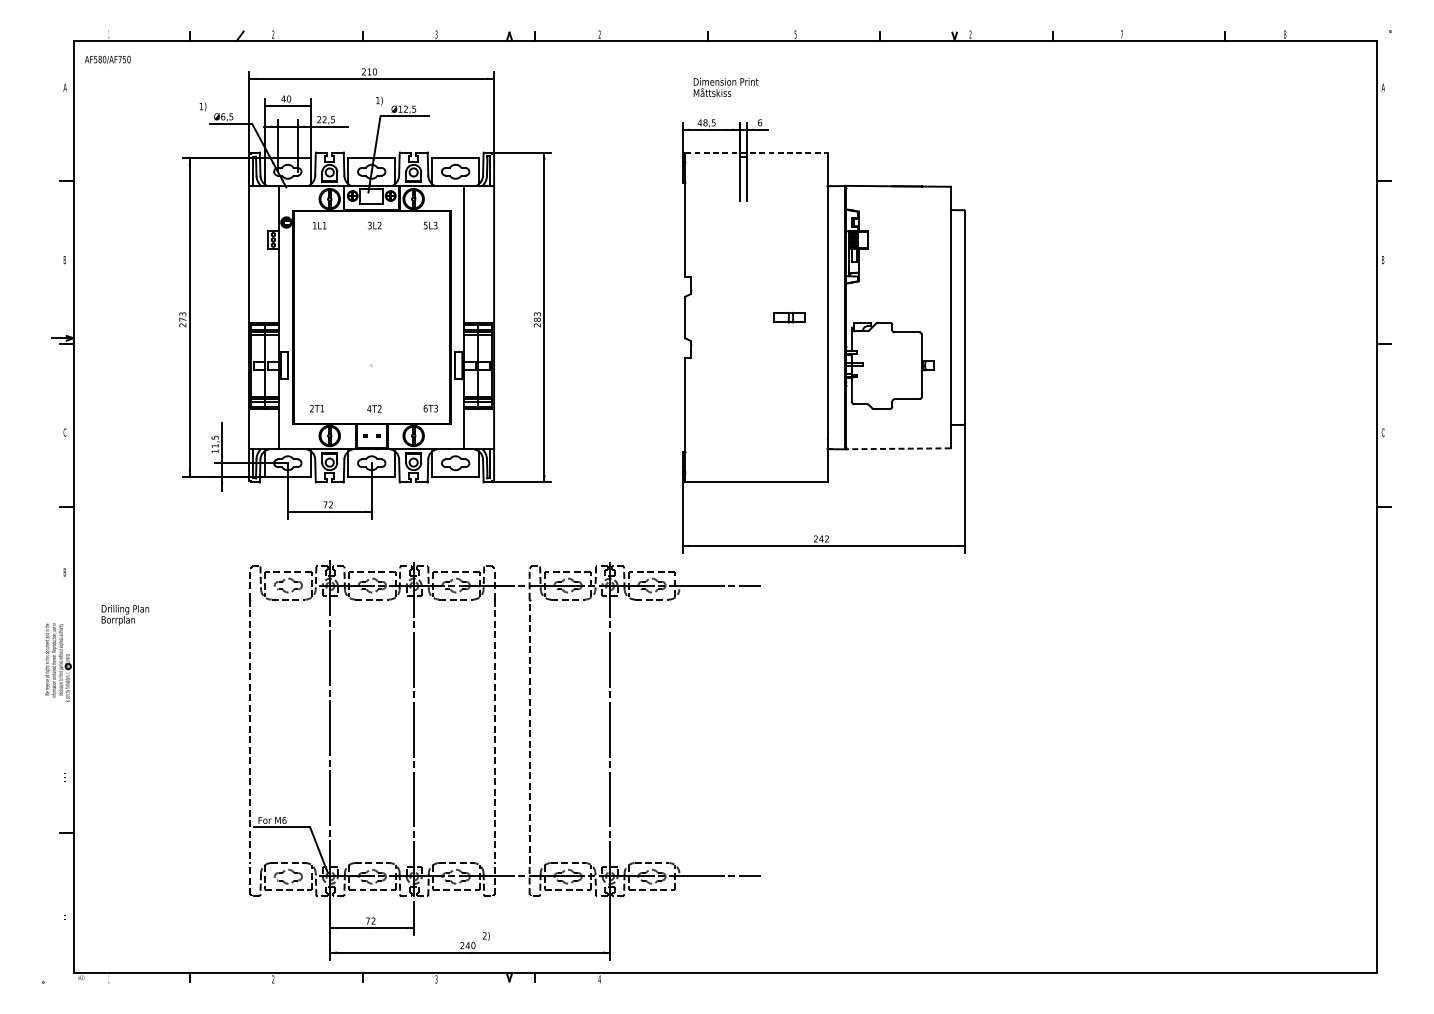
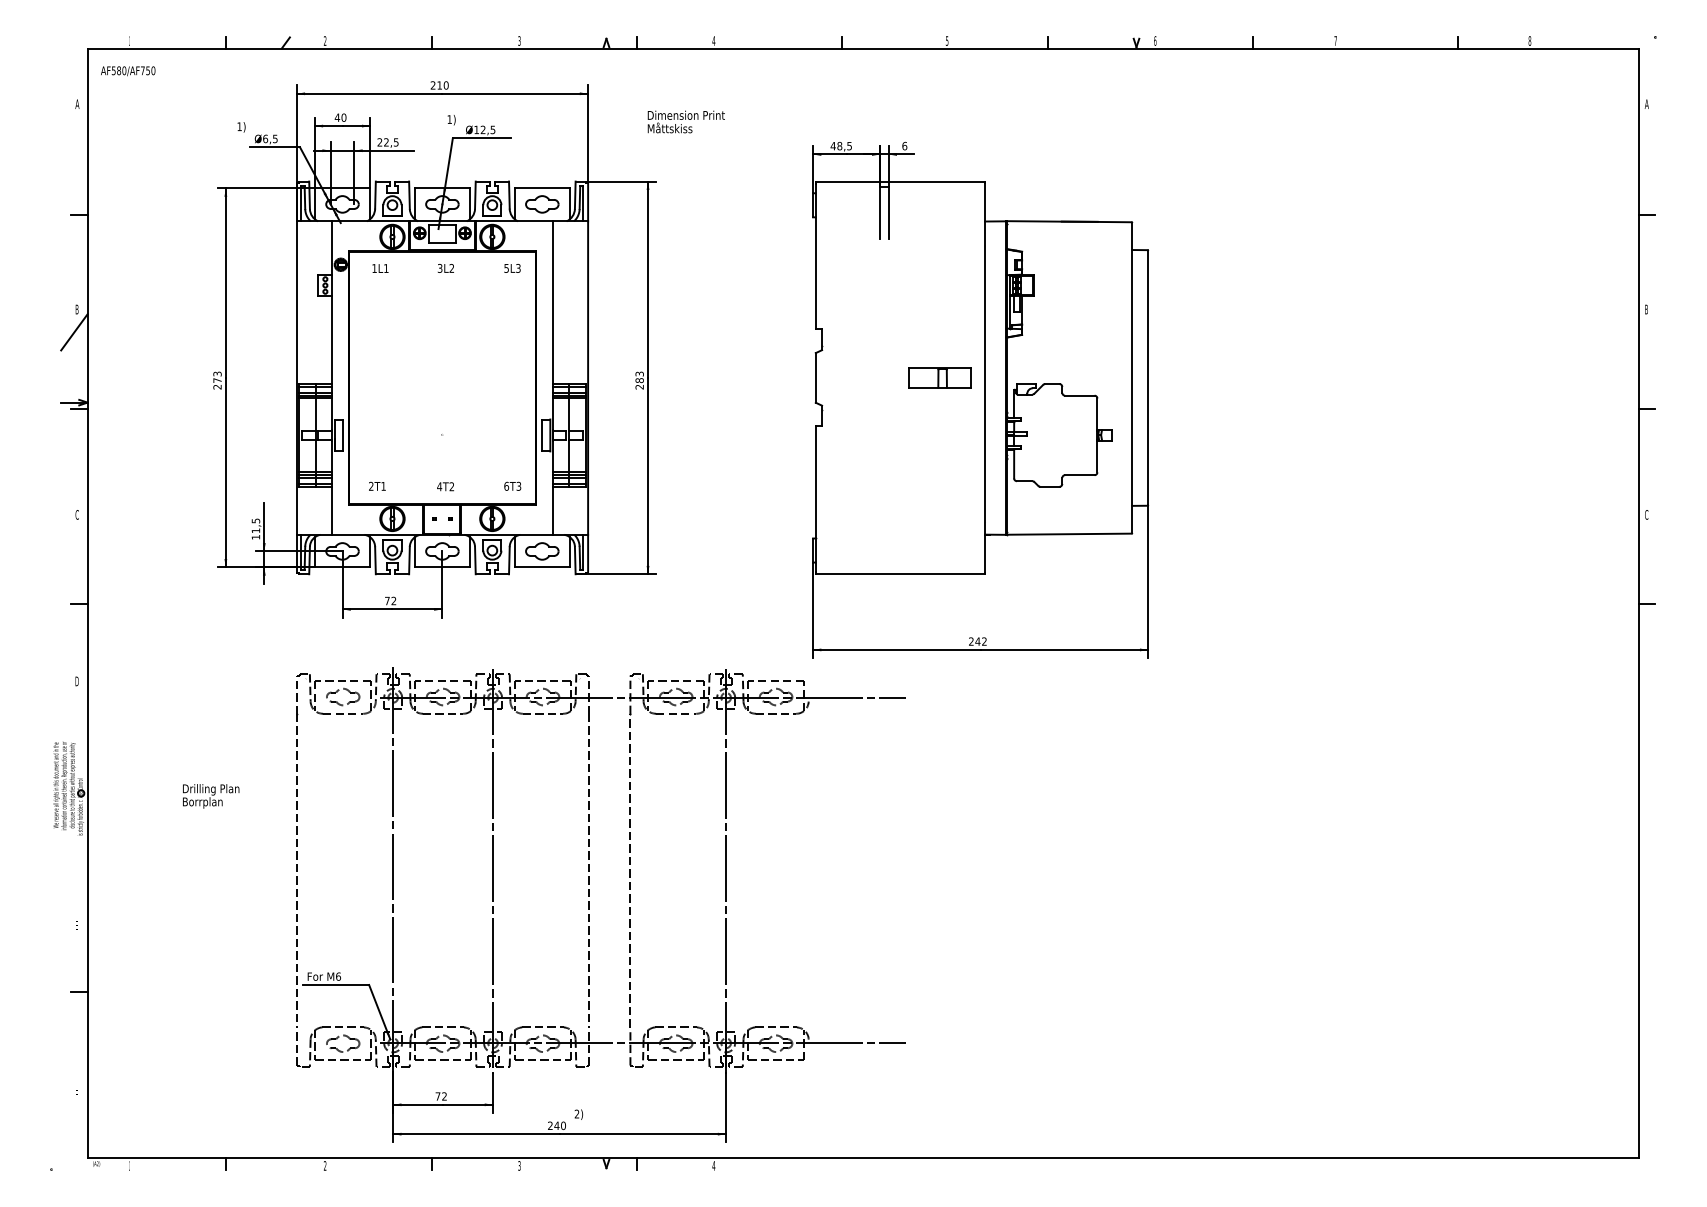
text: (599, 34) -> (713, 40), 2 -> 4
text: (970, 34) -> (1155, 40), 2 -> 6
text: (725, 87) -> (685, 121), moved
line: (756, 152) -> (900, 181), dashed -> solid
line: (62, 279) -> (74, 332), added
part: (789, 317) -> (939, 377), size x1.67
line: (897, 449) -> (1068, 534), dashed -> solid
text: (64, 572) -> (76, 681), B -> D
text: (125, 615) -> (211, 796), moved

